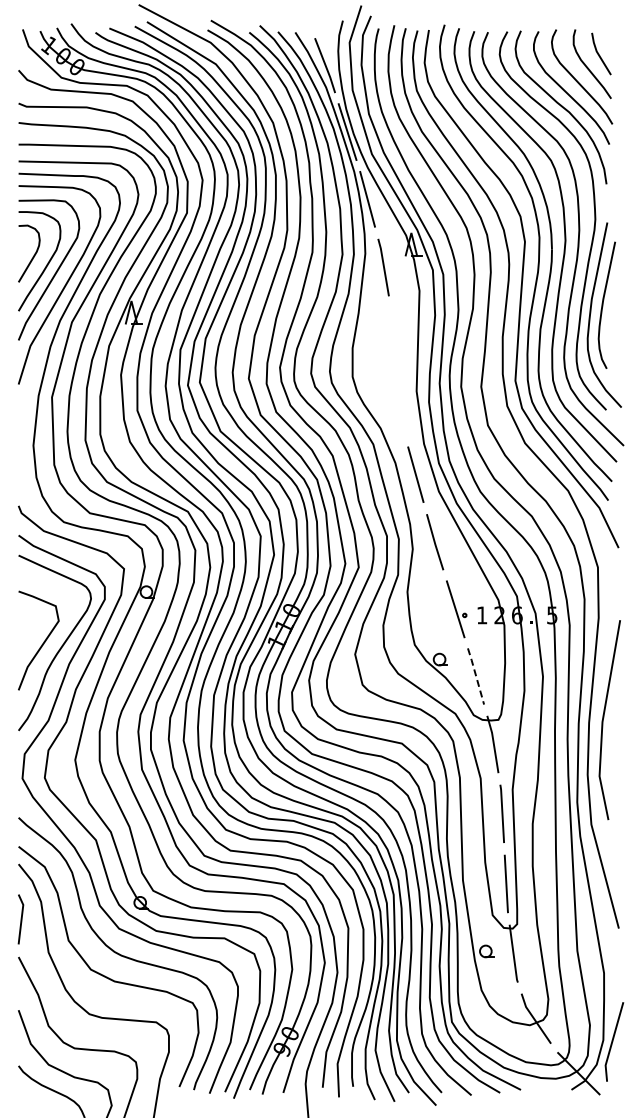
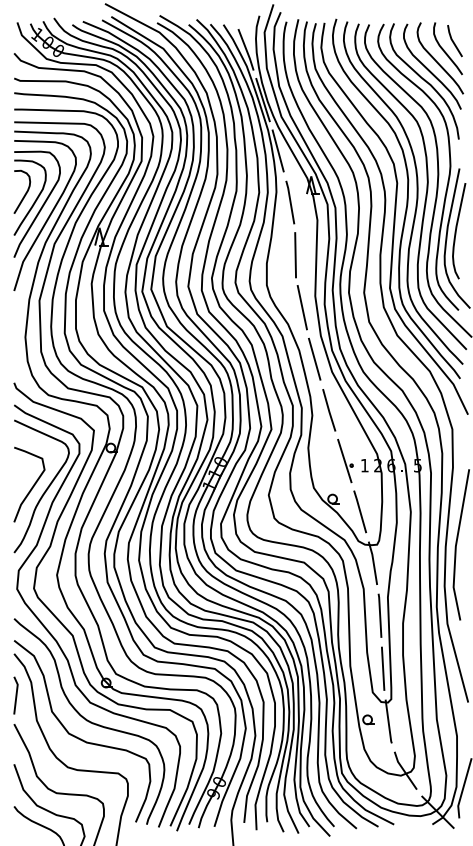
line: (390, 336) -> (295, 254), added
line: (399, 406) -> (302, 307), added
line: (476, 676) -> (360, 511), dashed -> solid

